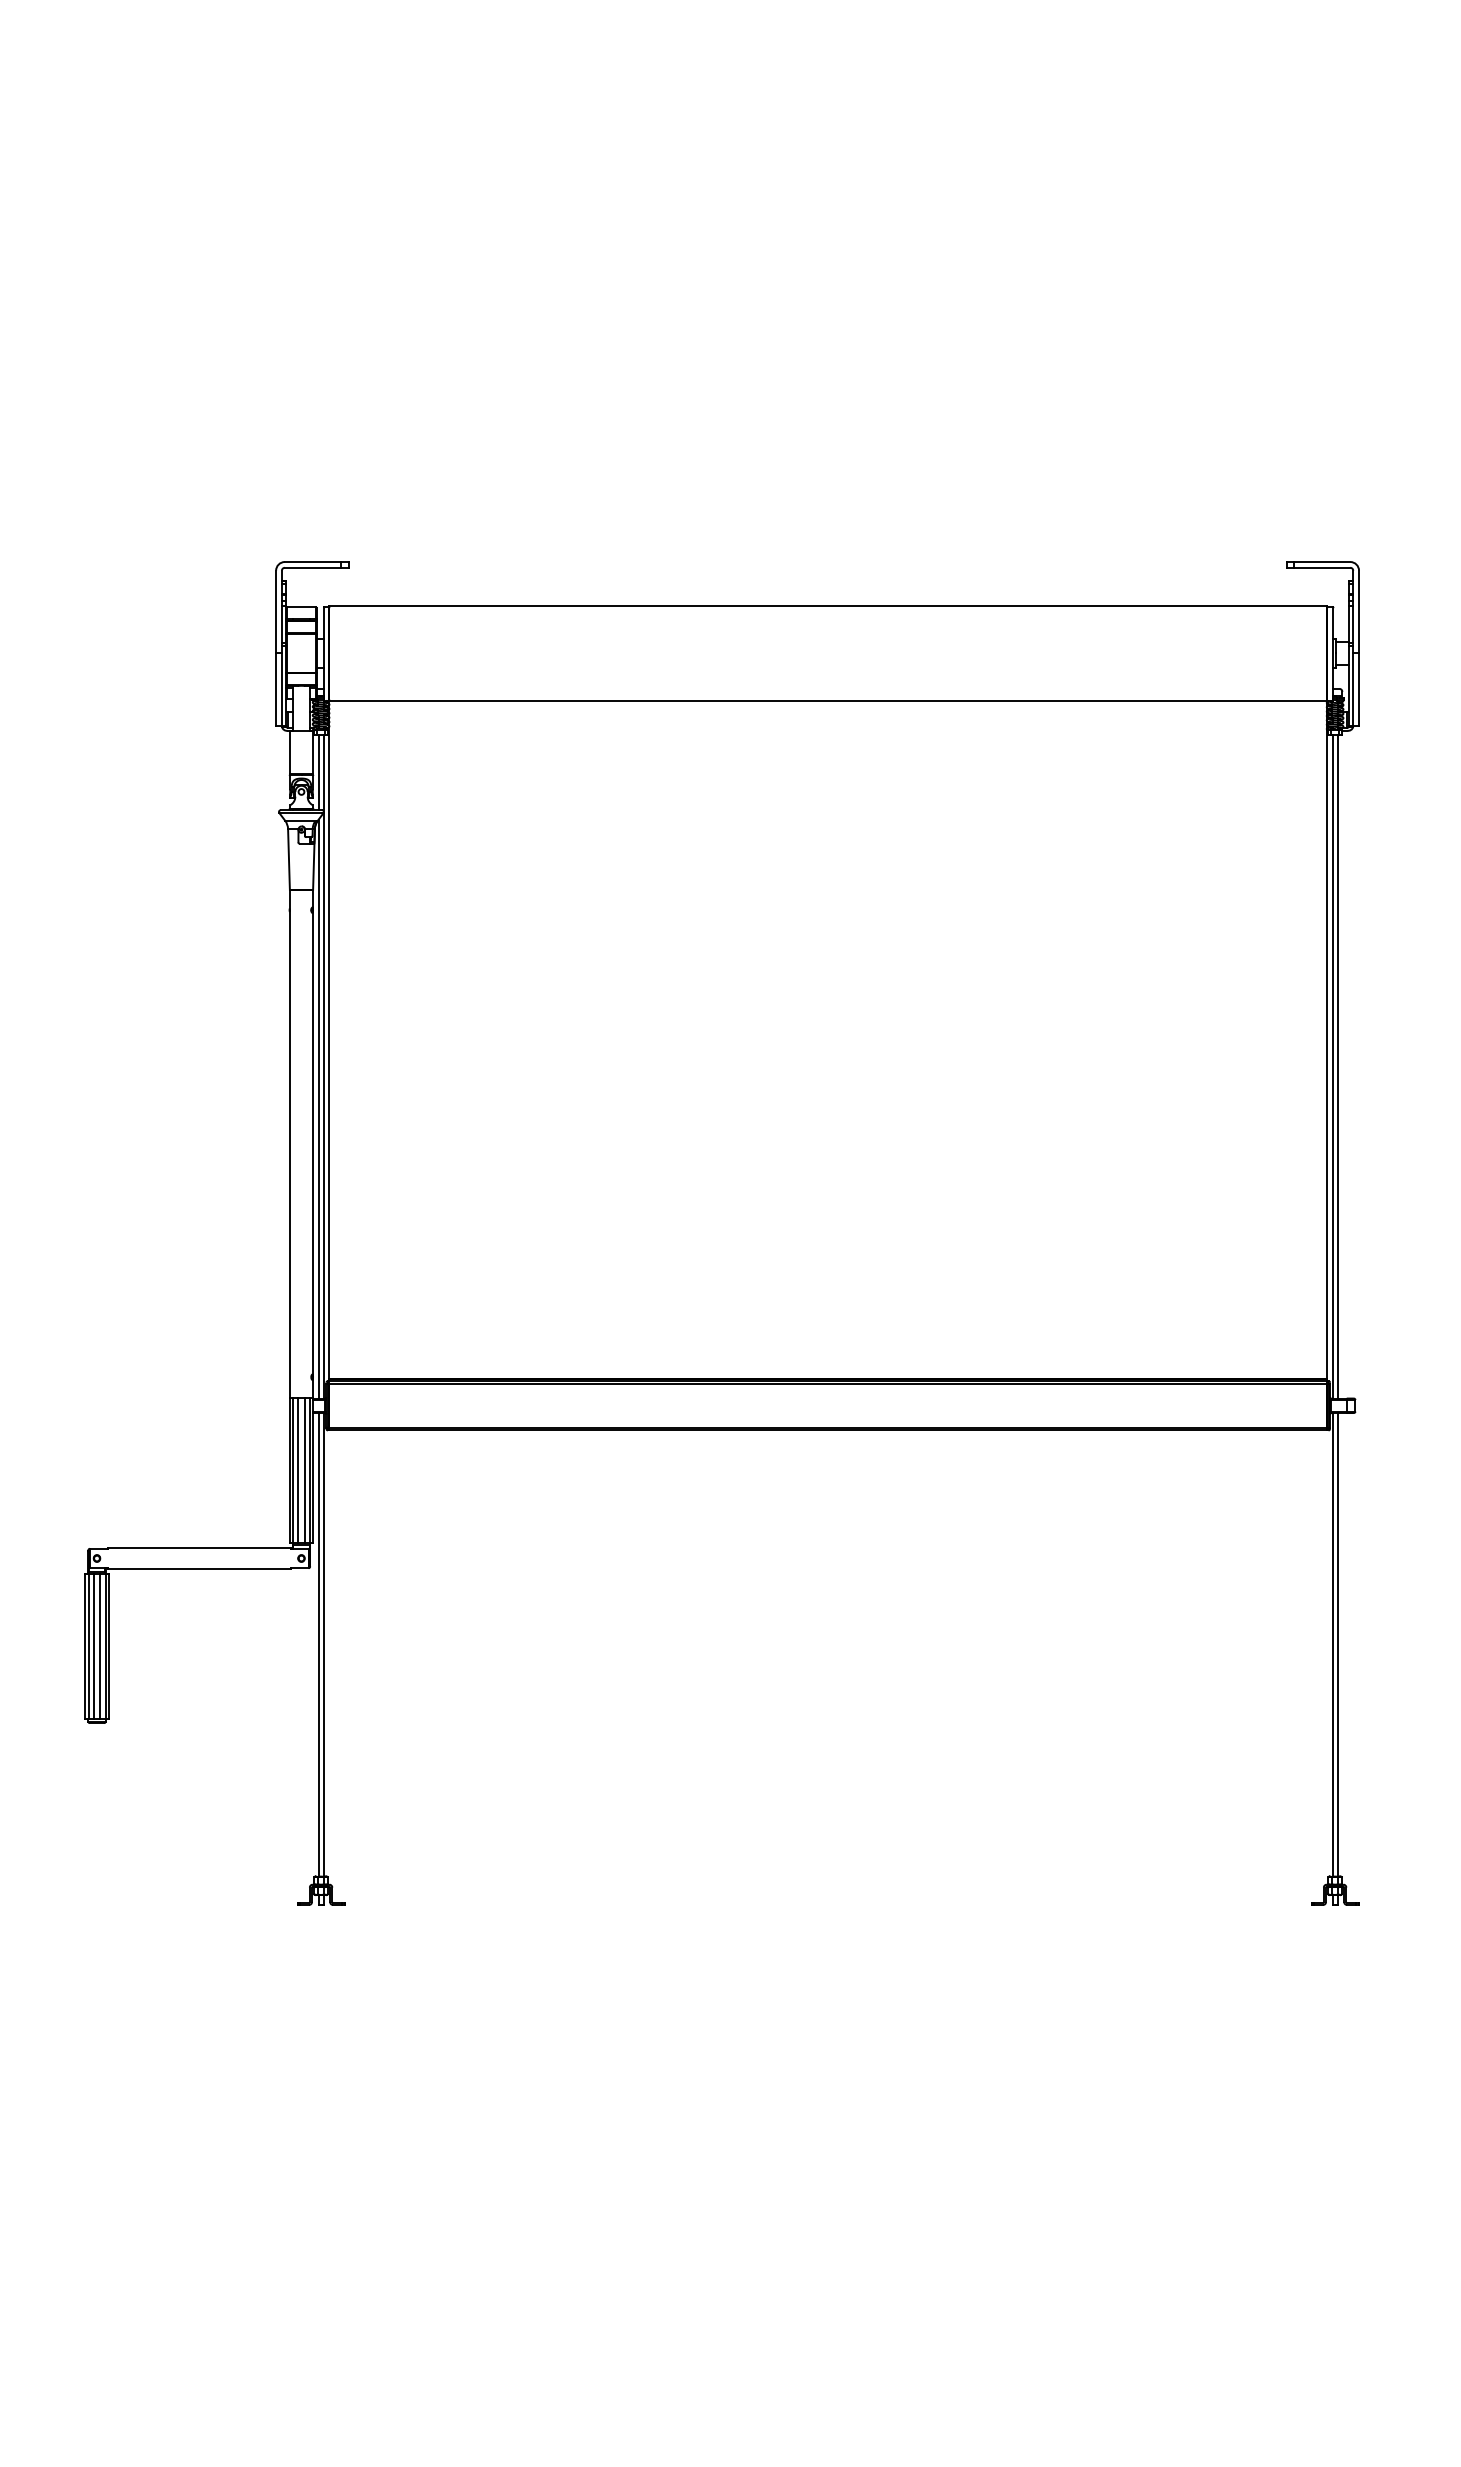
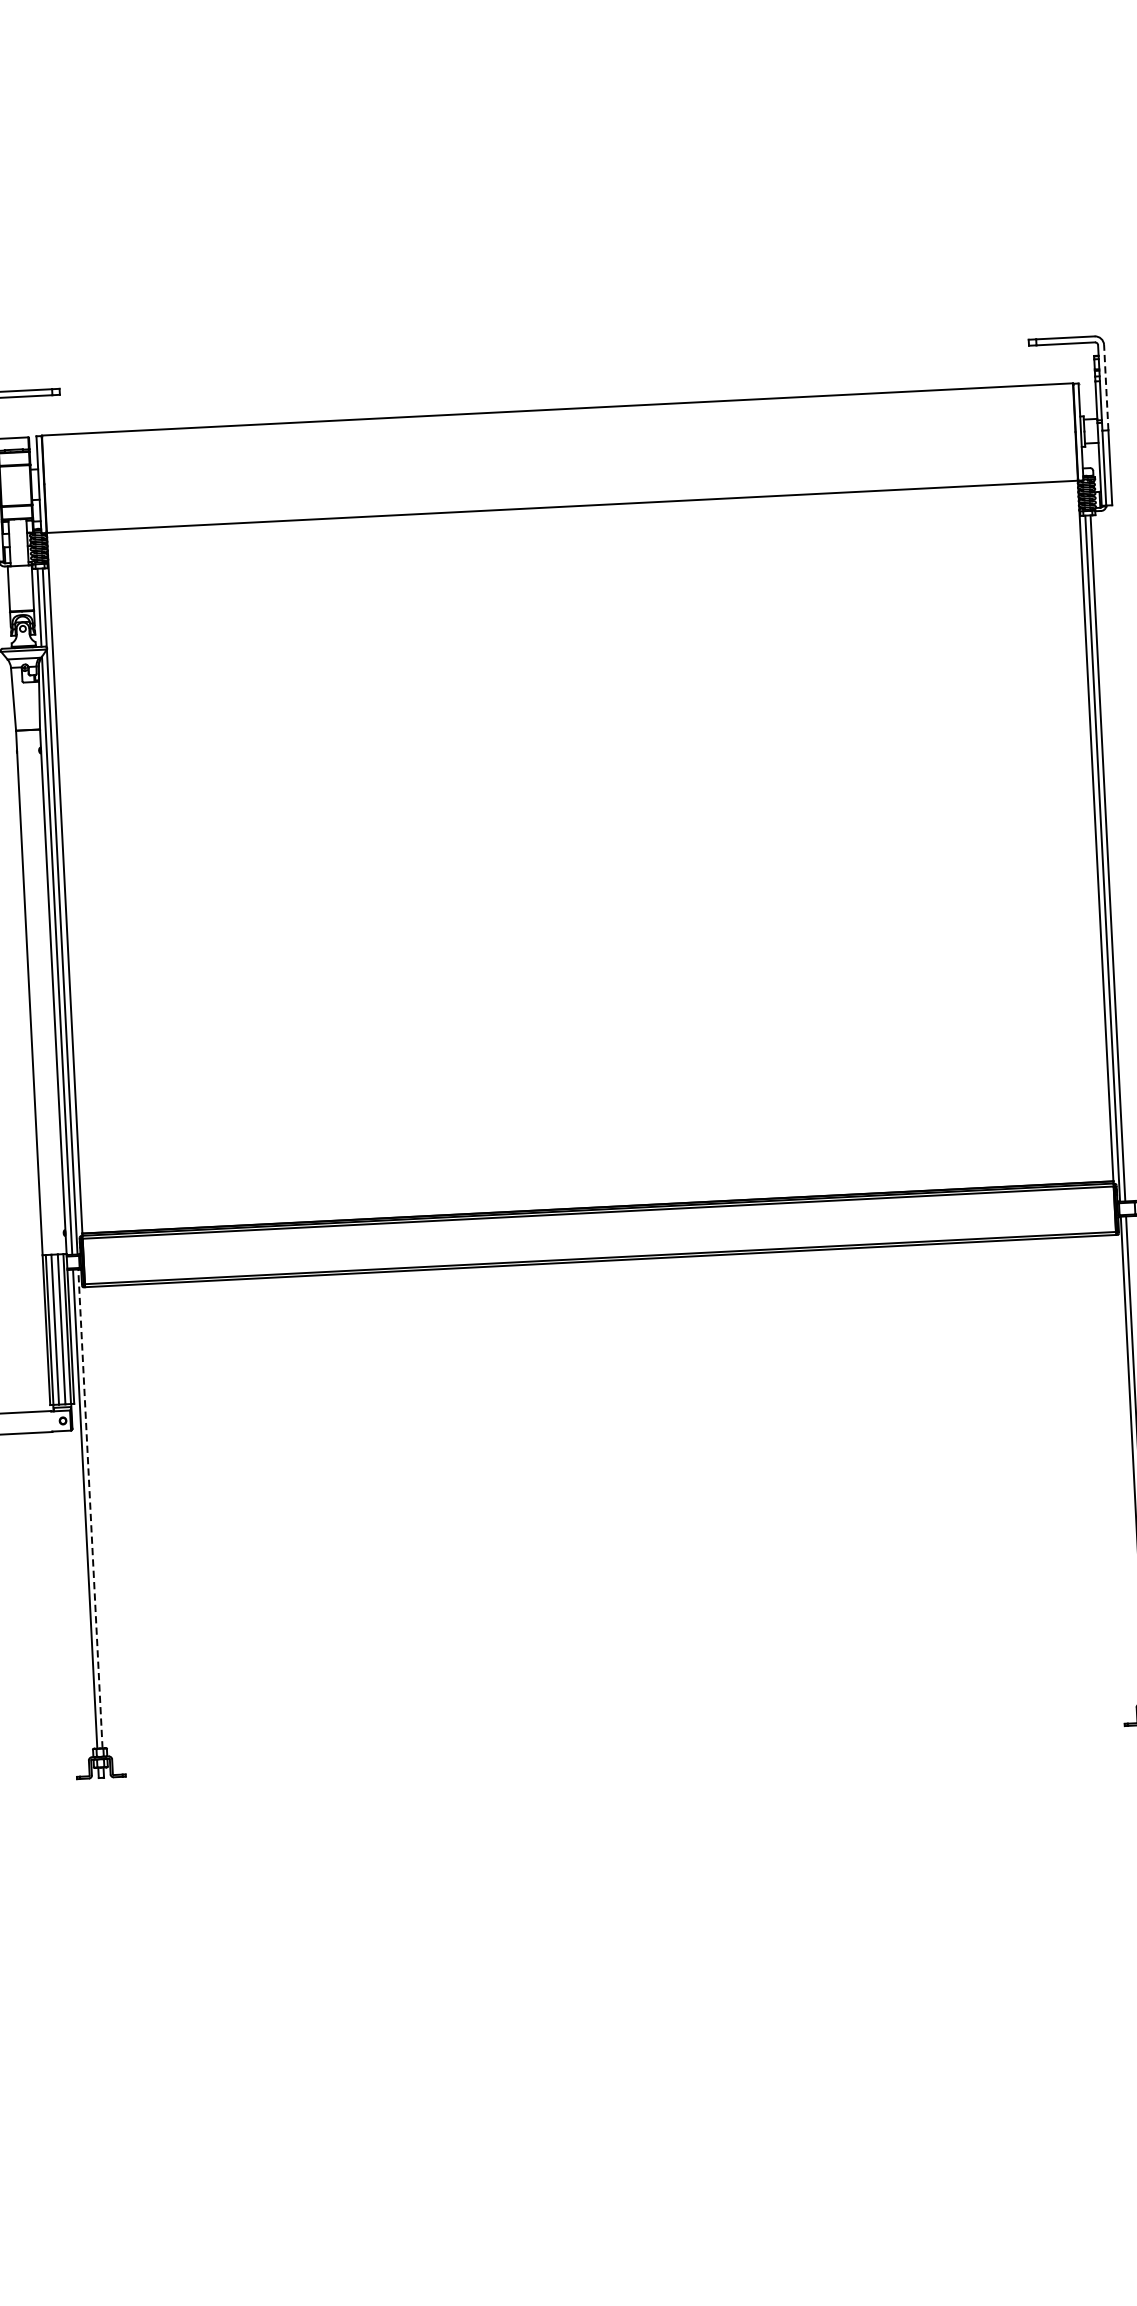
line: (1359, 611) -> (1106, 387), solid -> dashed
line: (323, 1644) -> (90, 1508), solid -> dashed

